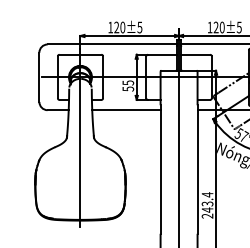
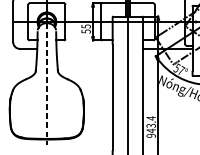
line: (126, 110) -> (84, 49), removed
line: (80, 153) -> (46, 84), solid -> dashed
text: (207, 215) -> (151, 135), 243.4 -> 943.4

